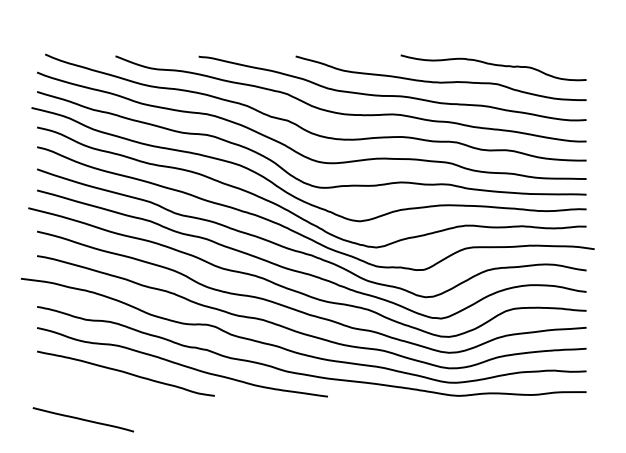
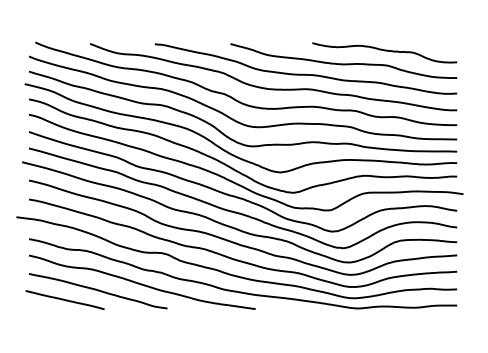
line: (82, 419) -> (64, 299), moved

